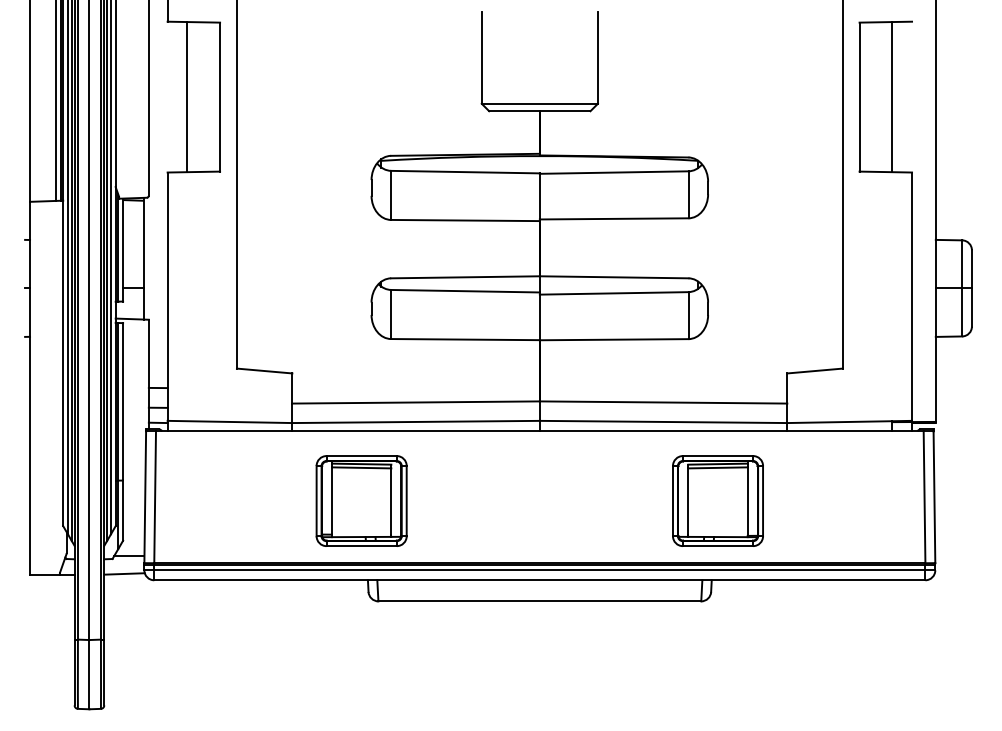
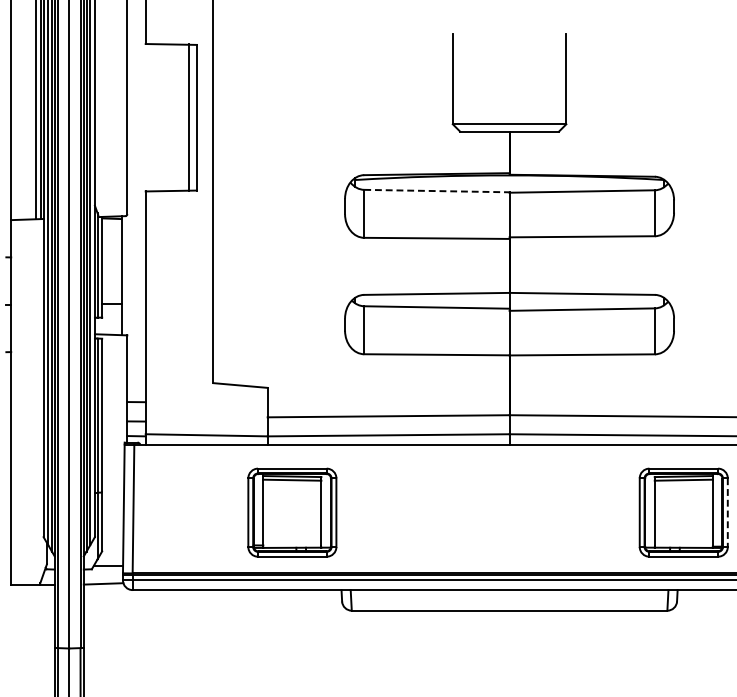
line: (187, 97) -> (188, 118), moved
line: (466, 172) -> (437, 191), solid -> dashed
part: (361, 500) -> (292, 512), moved
line: (763, 501) -> (728, 513), solid -> dashed

